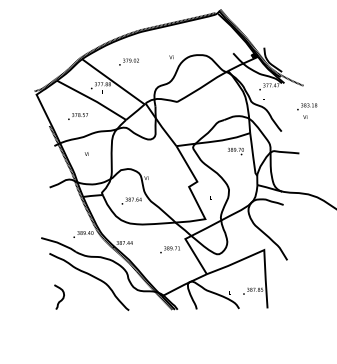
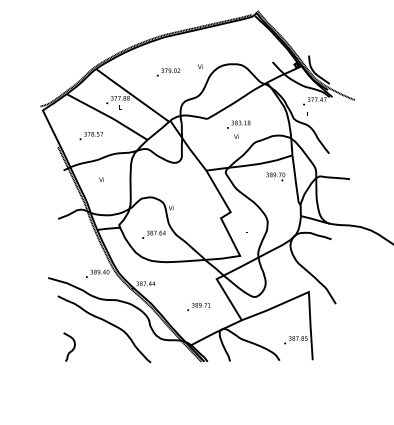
text: (128, 61) -> (167, 71), moved
text: (307, 110) -> (239, 128), moved
text: (169, 249) -> (198, 306), moved

